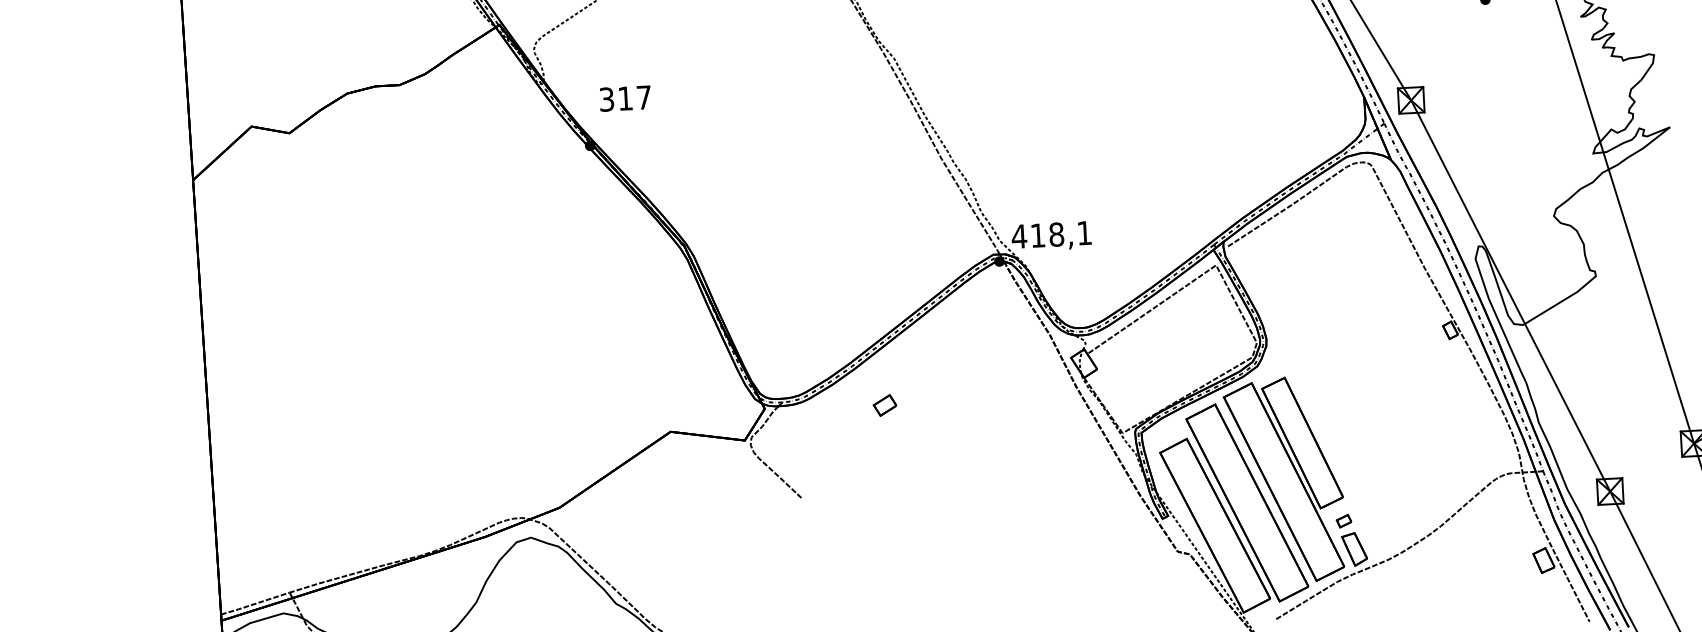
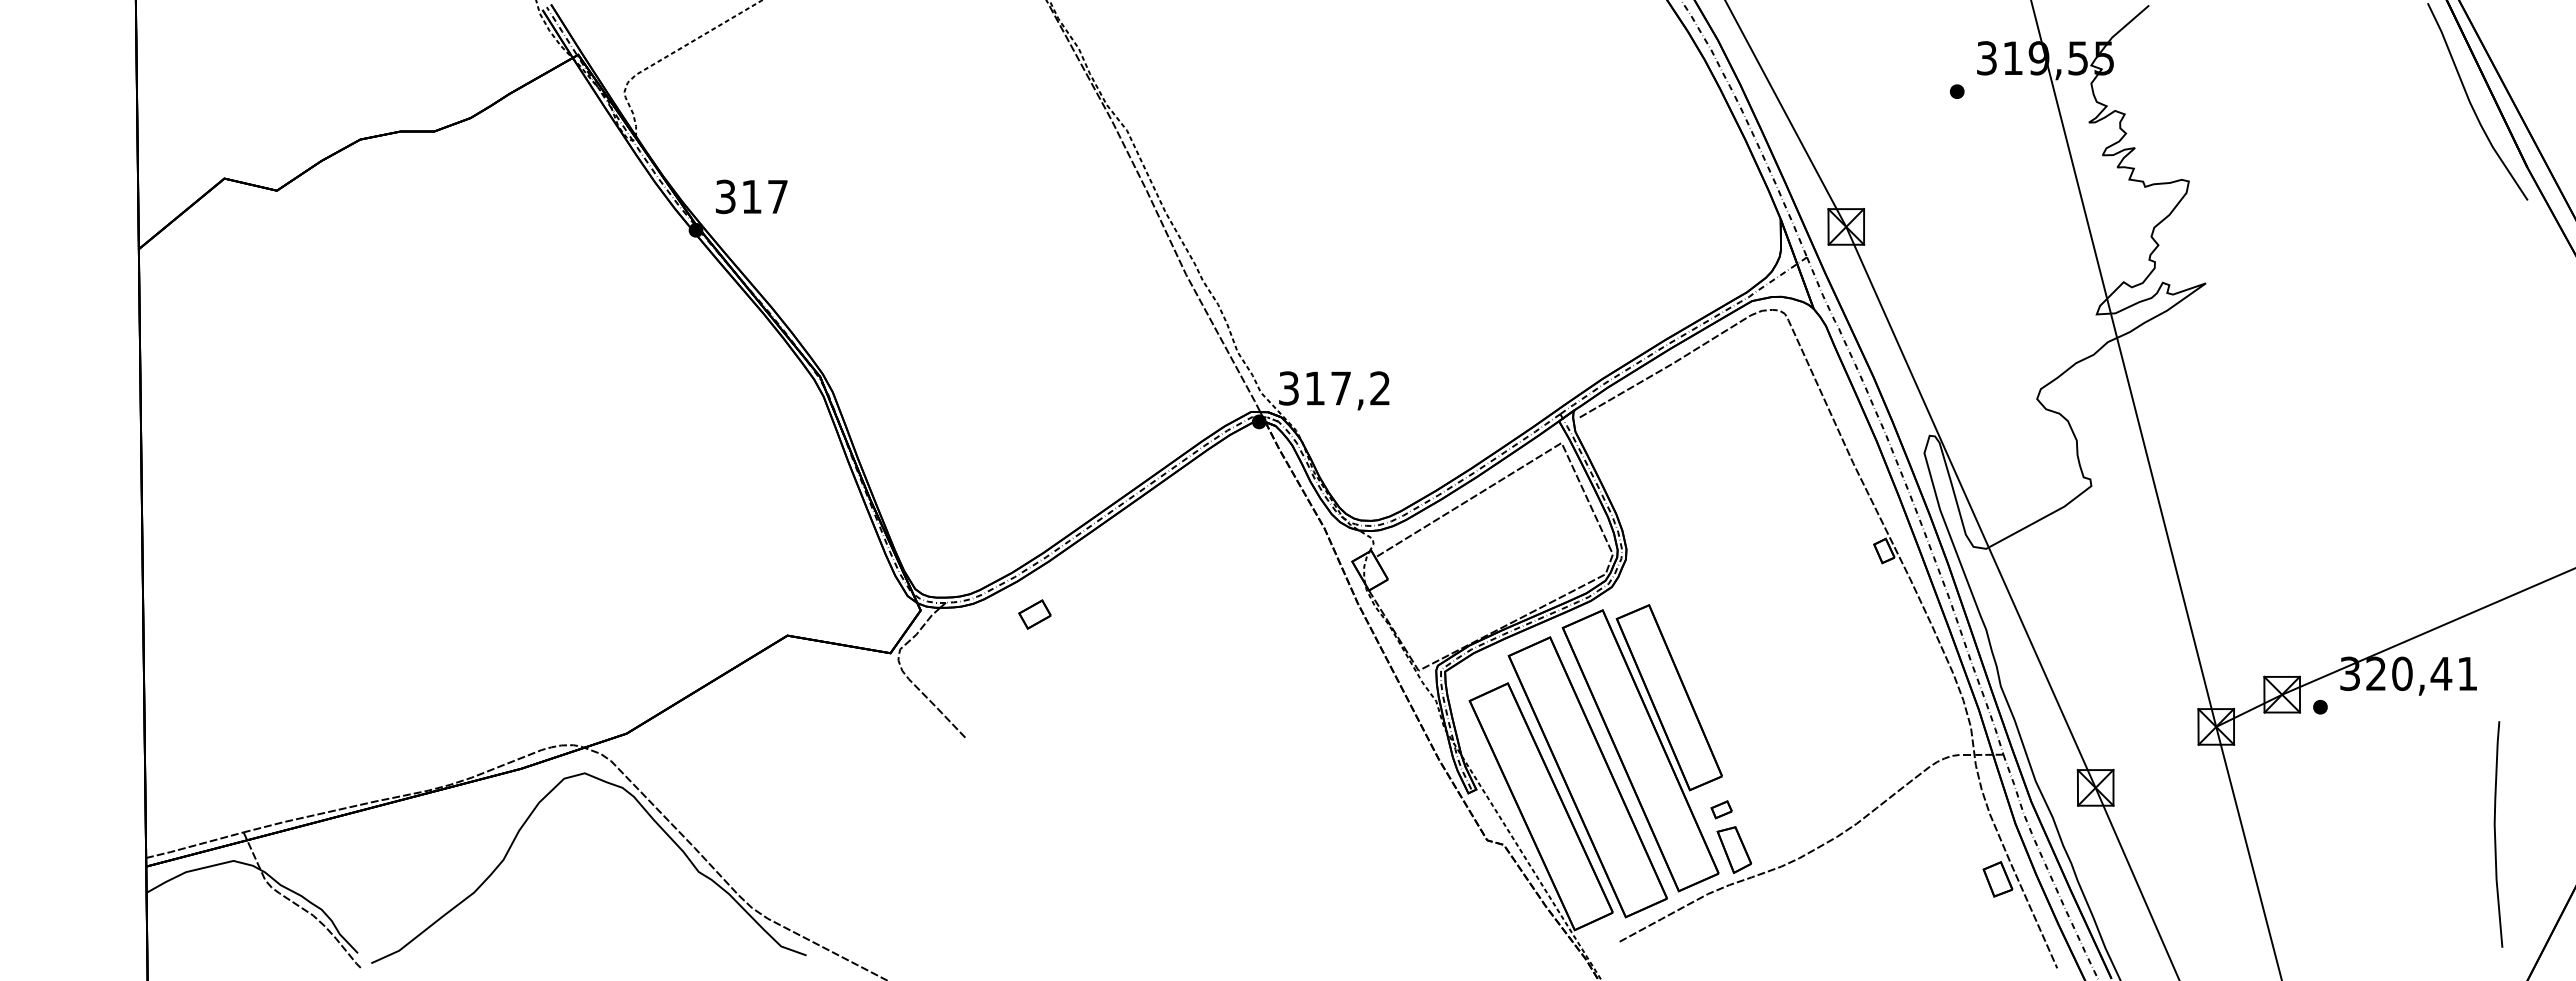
text: (625, 98) -> (751, 196), moved
text: (1051, 234) -> (1333, 388), 418,1 -> 317,2
part: (884, 405) -> (1034, 614), moved

